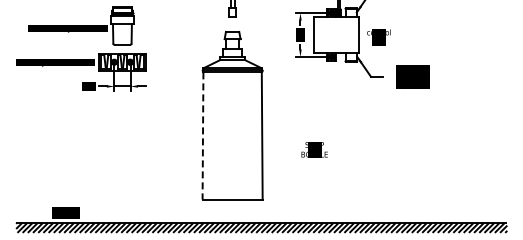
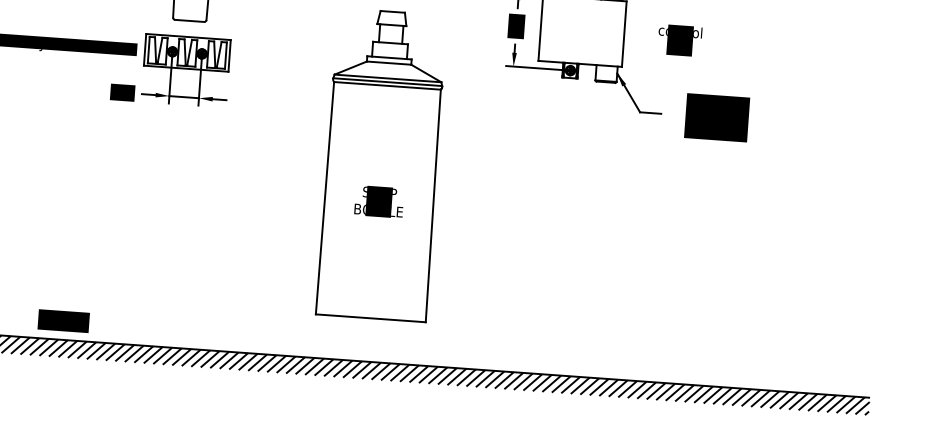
text: (378, 37) -> (679, 40), moved
line: (203, 135) -> (325, 197), dashed -> solid
text: (314, 149) -> (378, 201), moved

